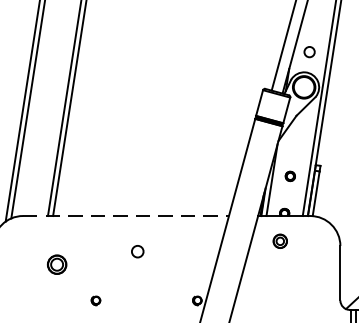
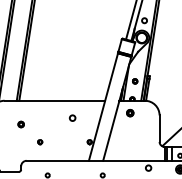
line: (127, 215) -> (55, 100), dashed -> solid
circle: (137, 250) -> (72, 117), moved
part: (55, 264) -> (20, 124), size x0.62

